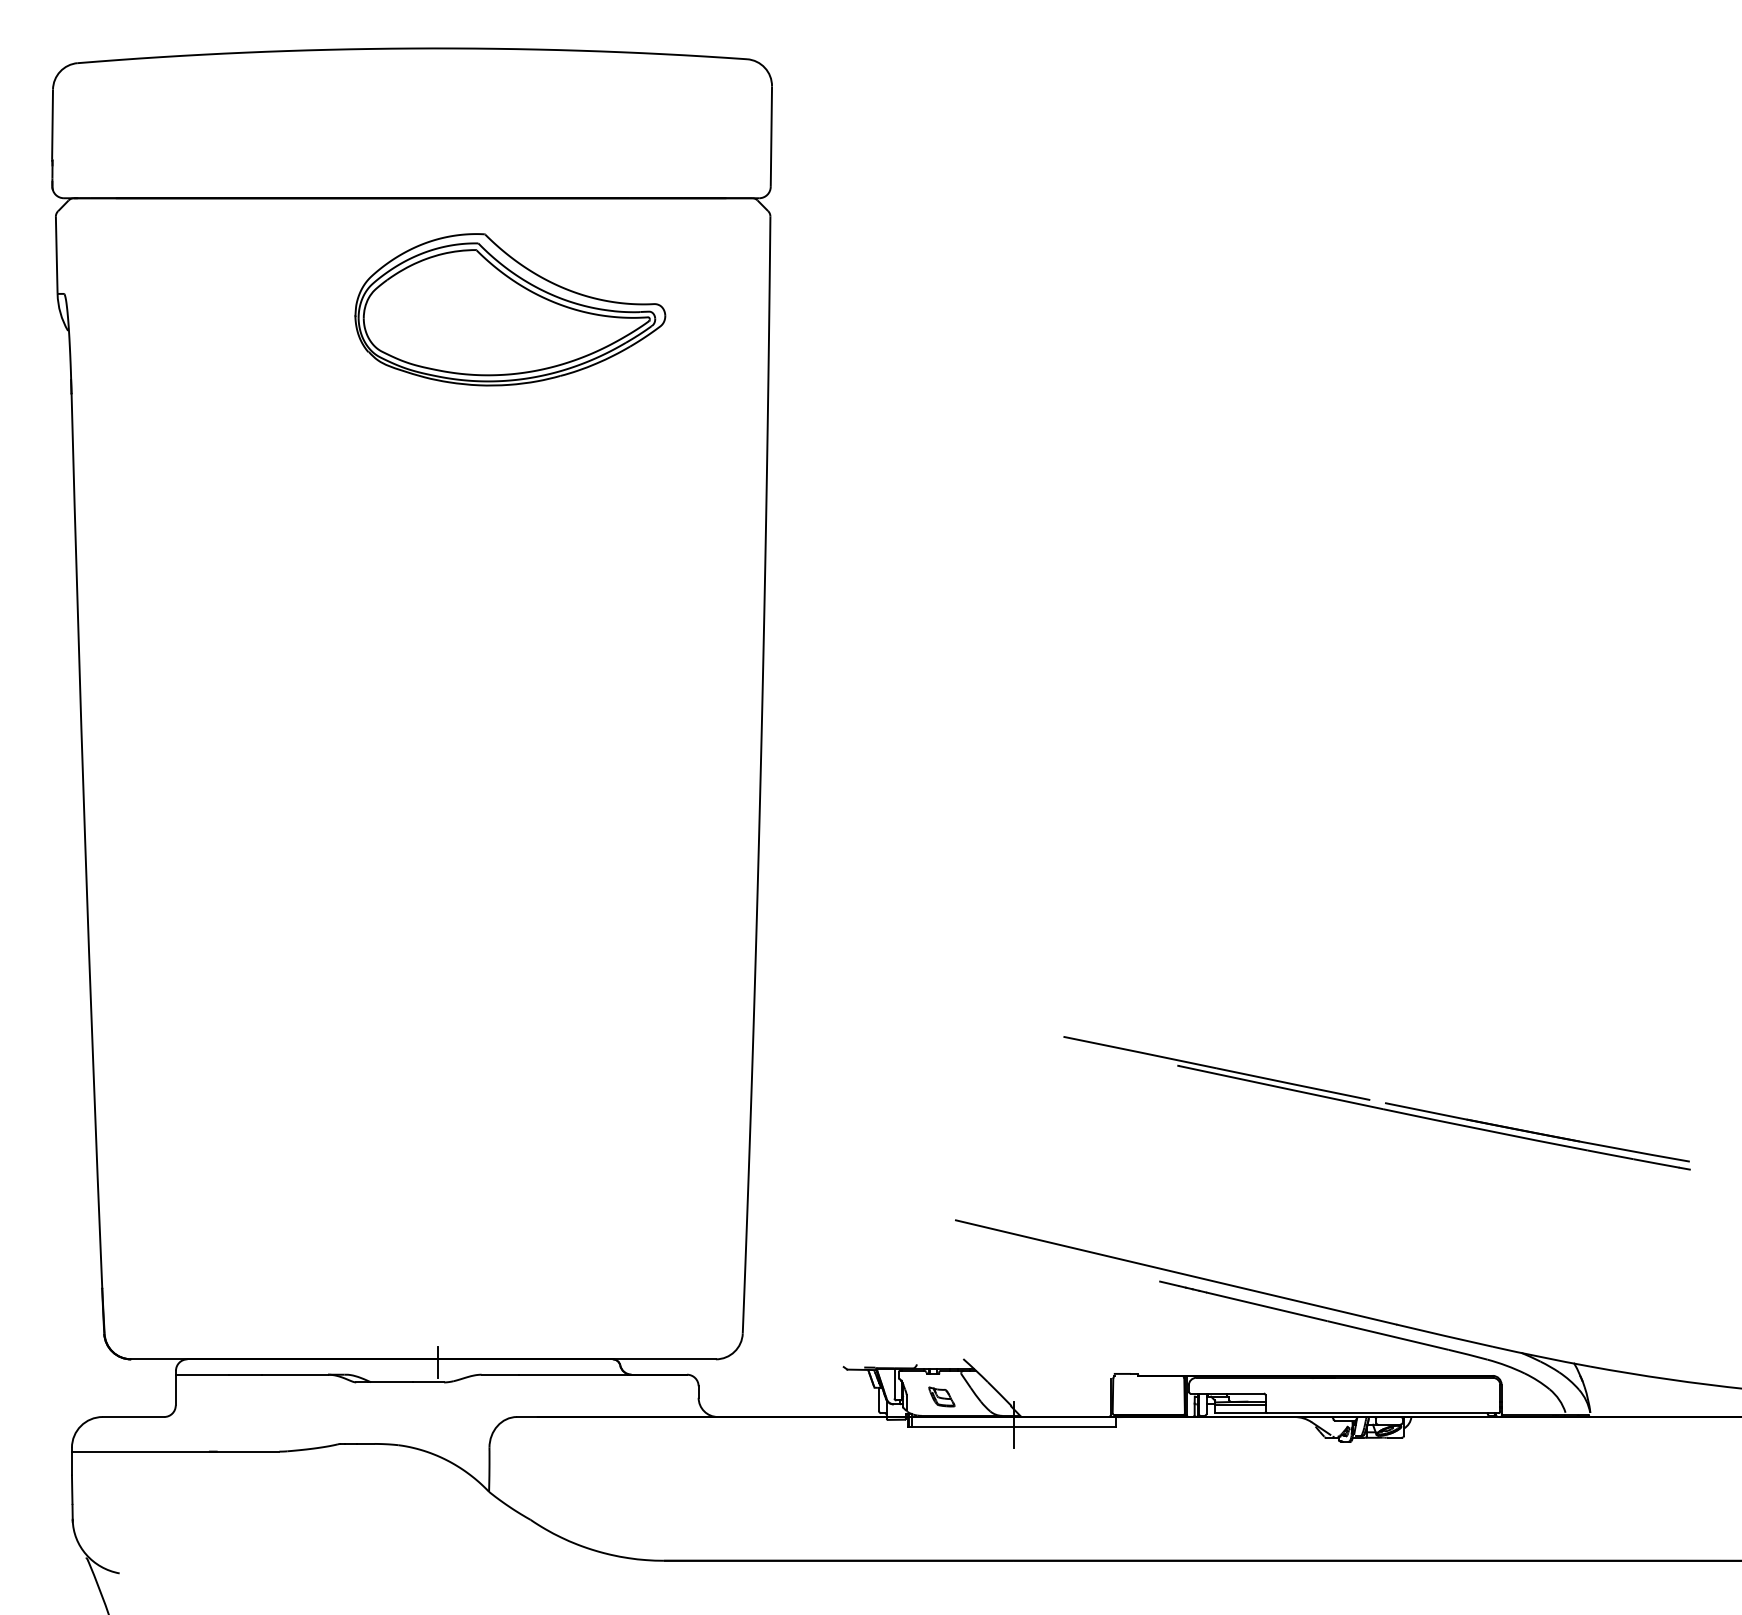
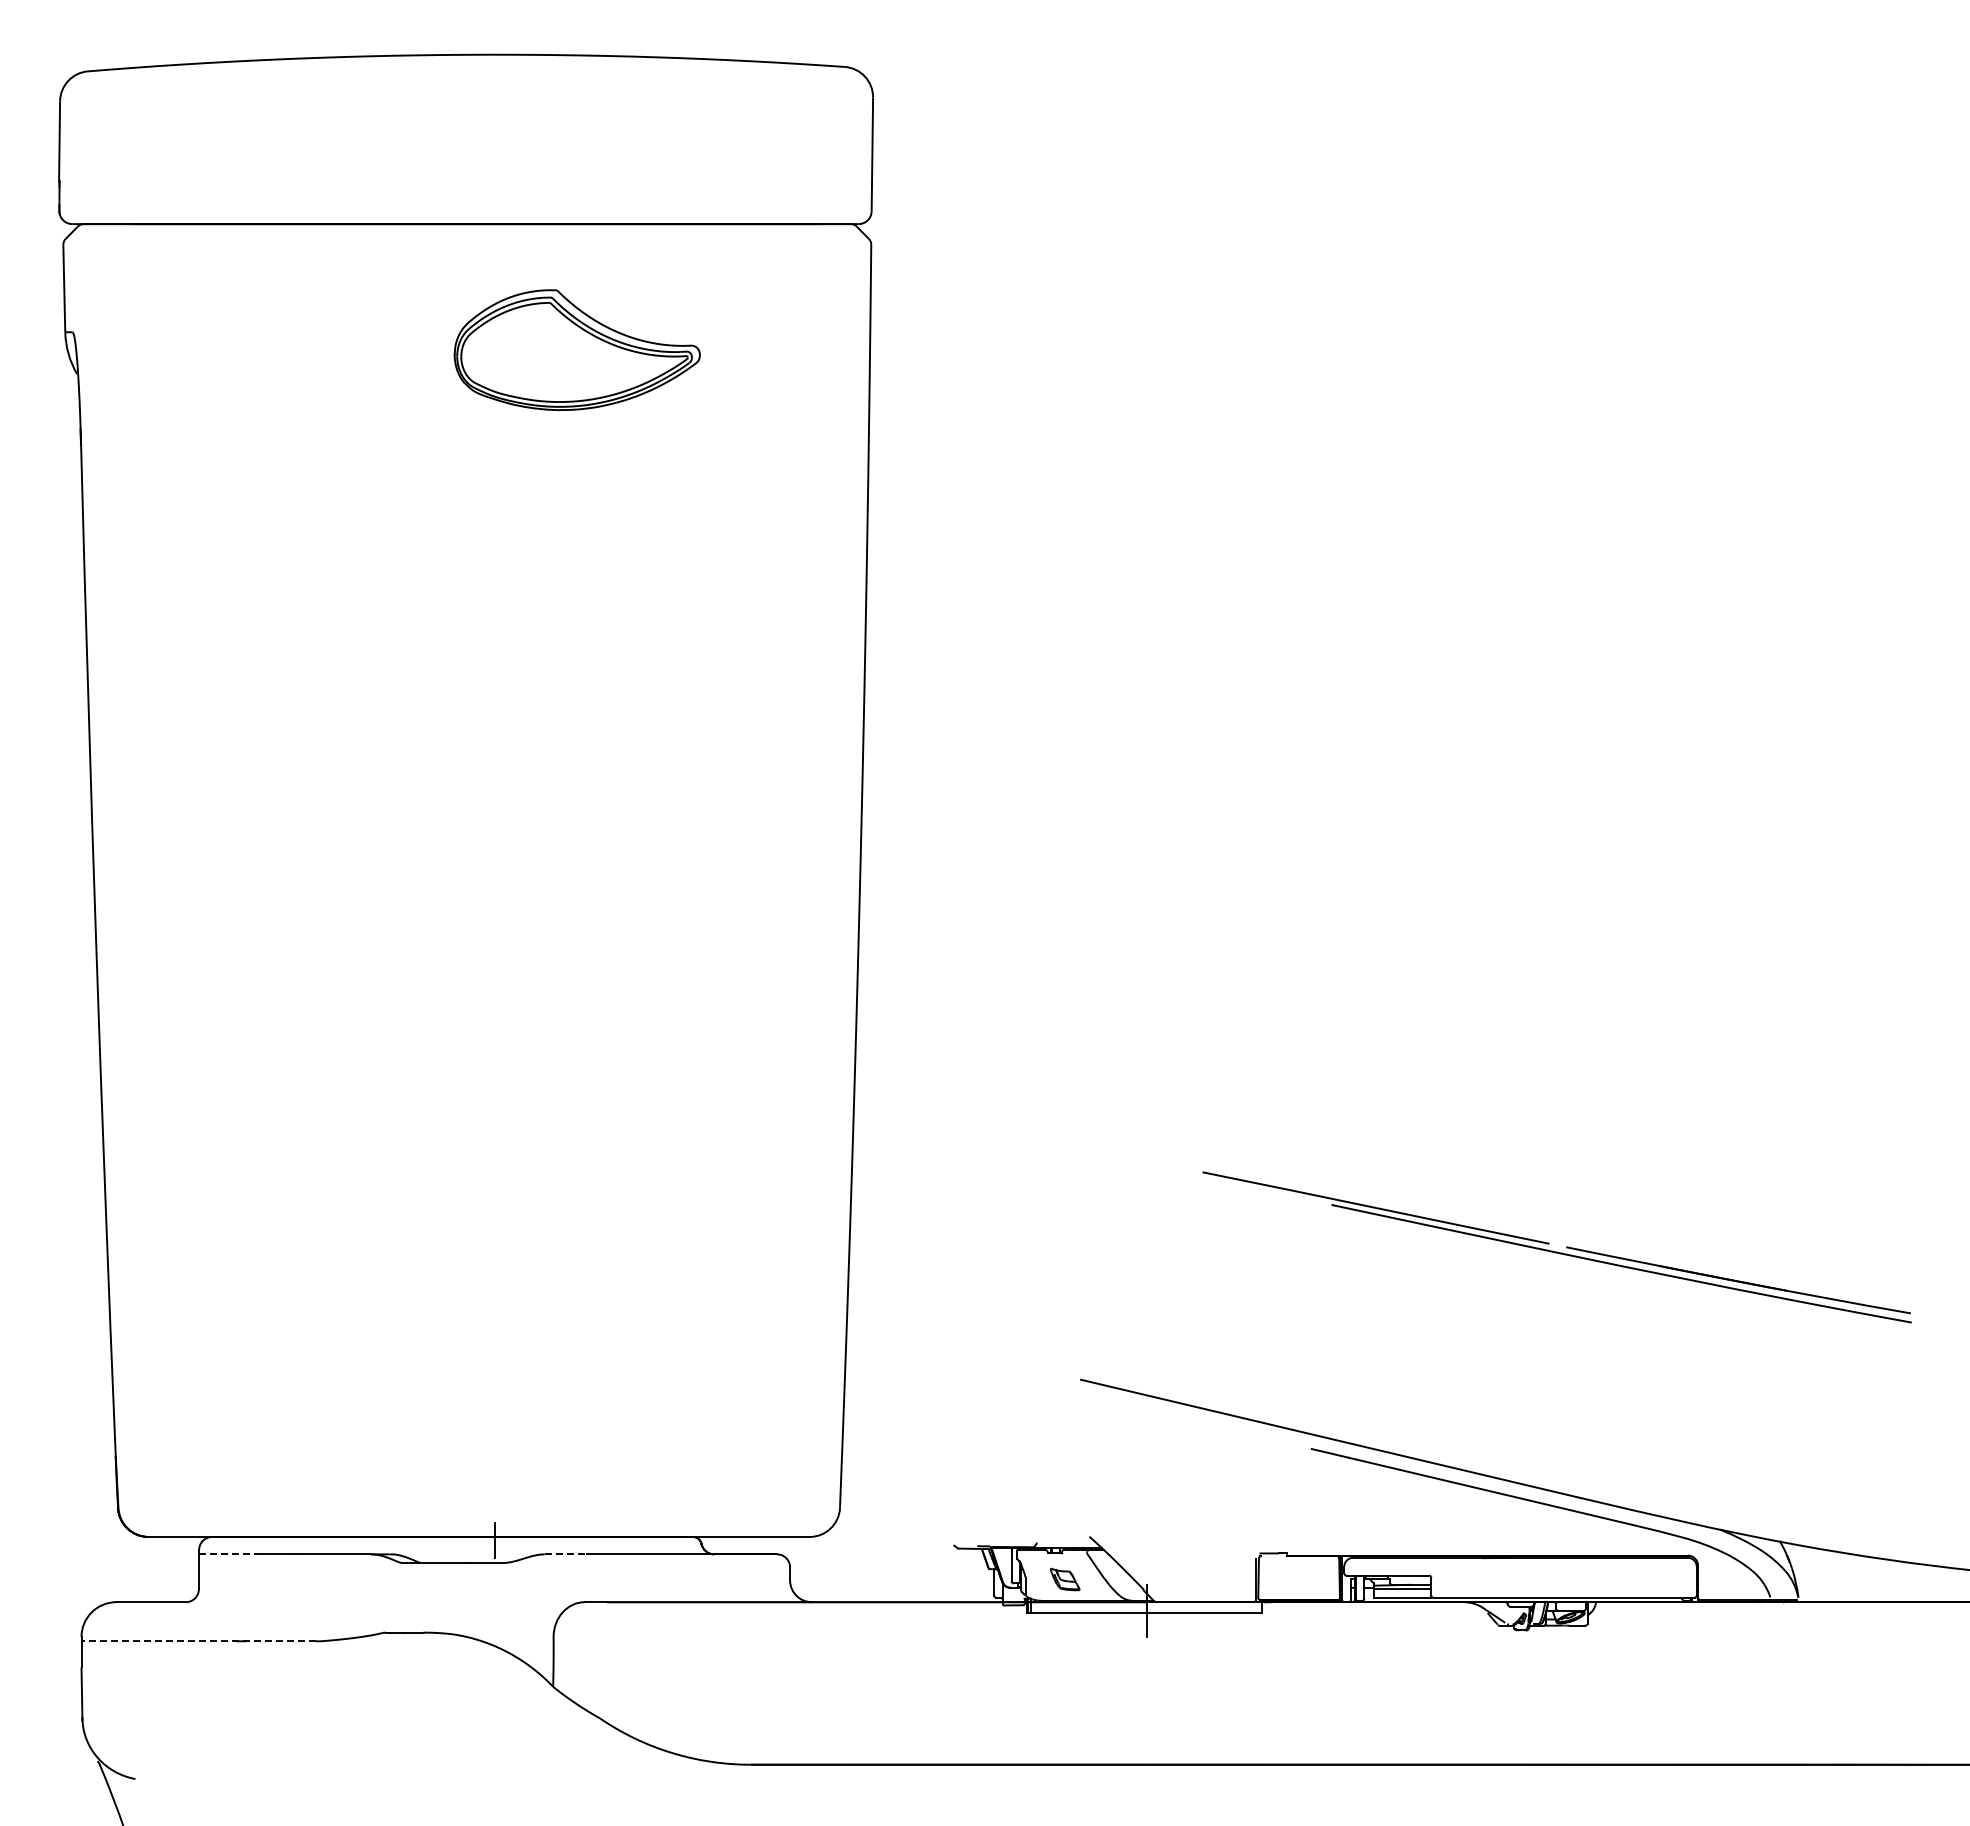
part: (510, 309) -> (577, 349), size x0.7
line: (201, 1374) -> (228, 1554), solid -> dashed
line: (500, 1374) -> (566, 1554), solid -> dashed
line: (175, 1451) -> (198, 1641), solid -> dashed

